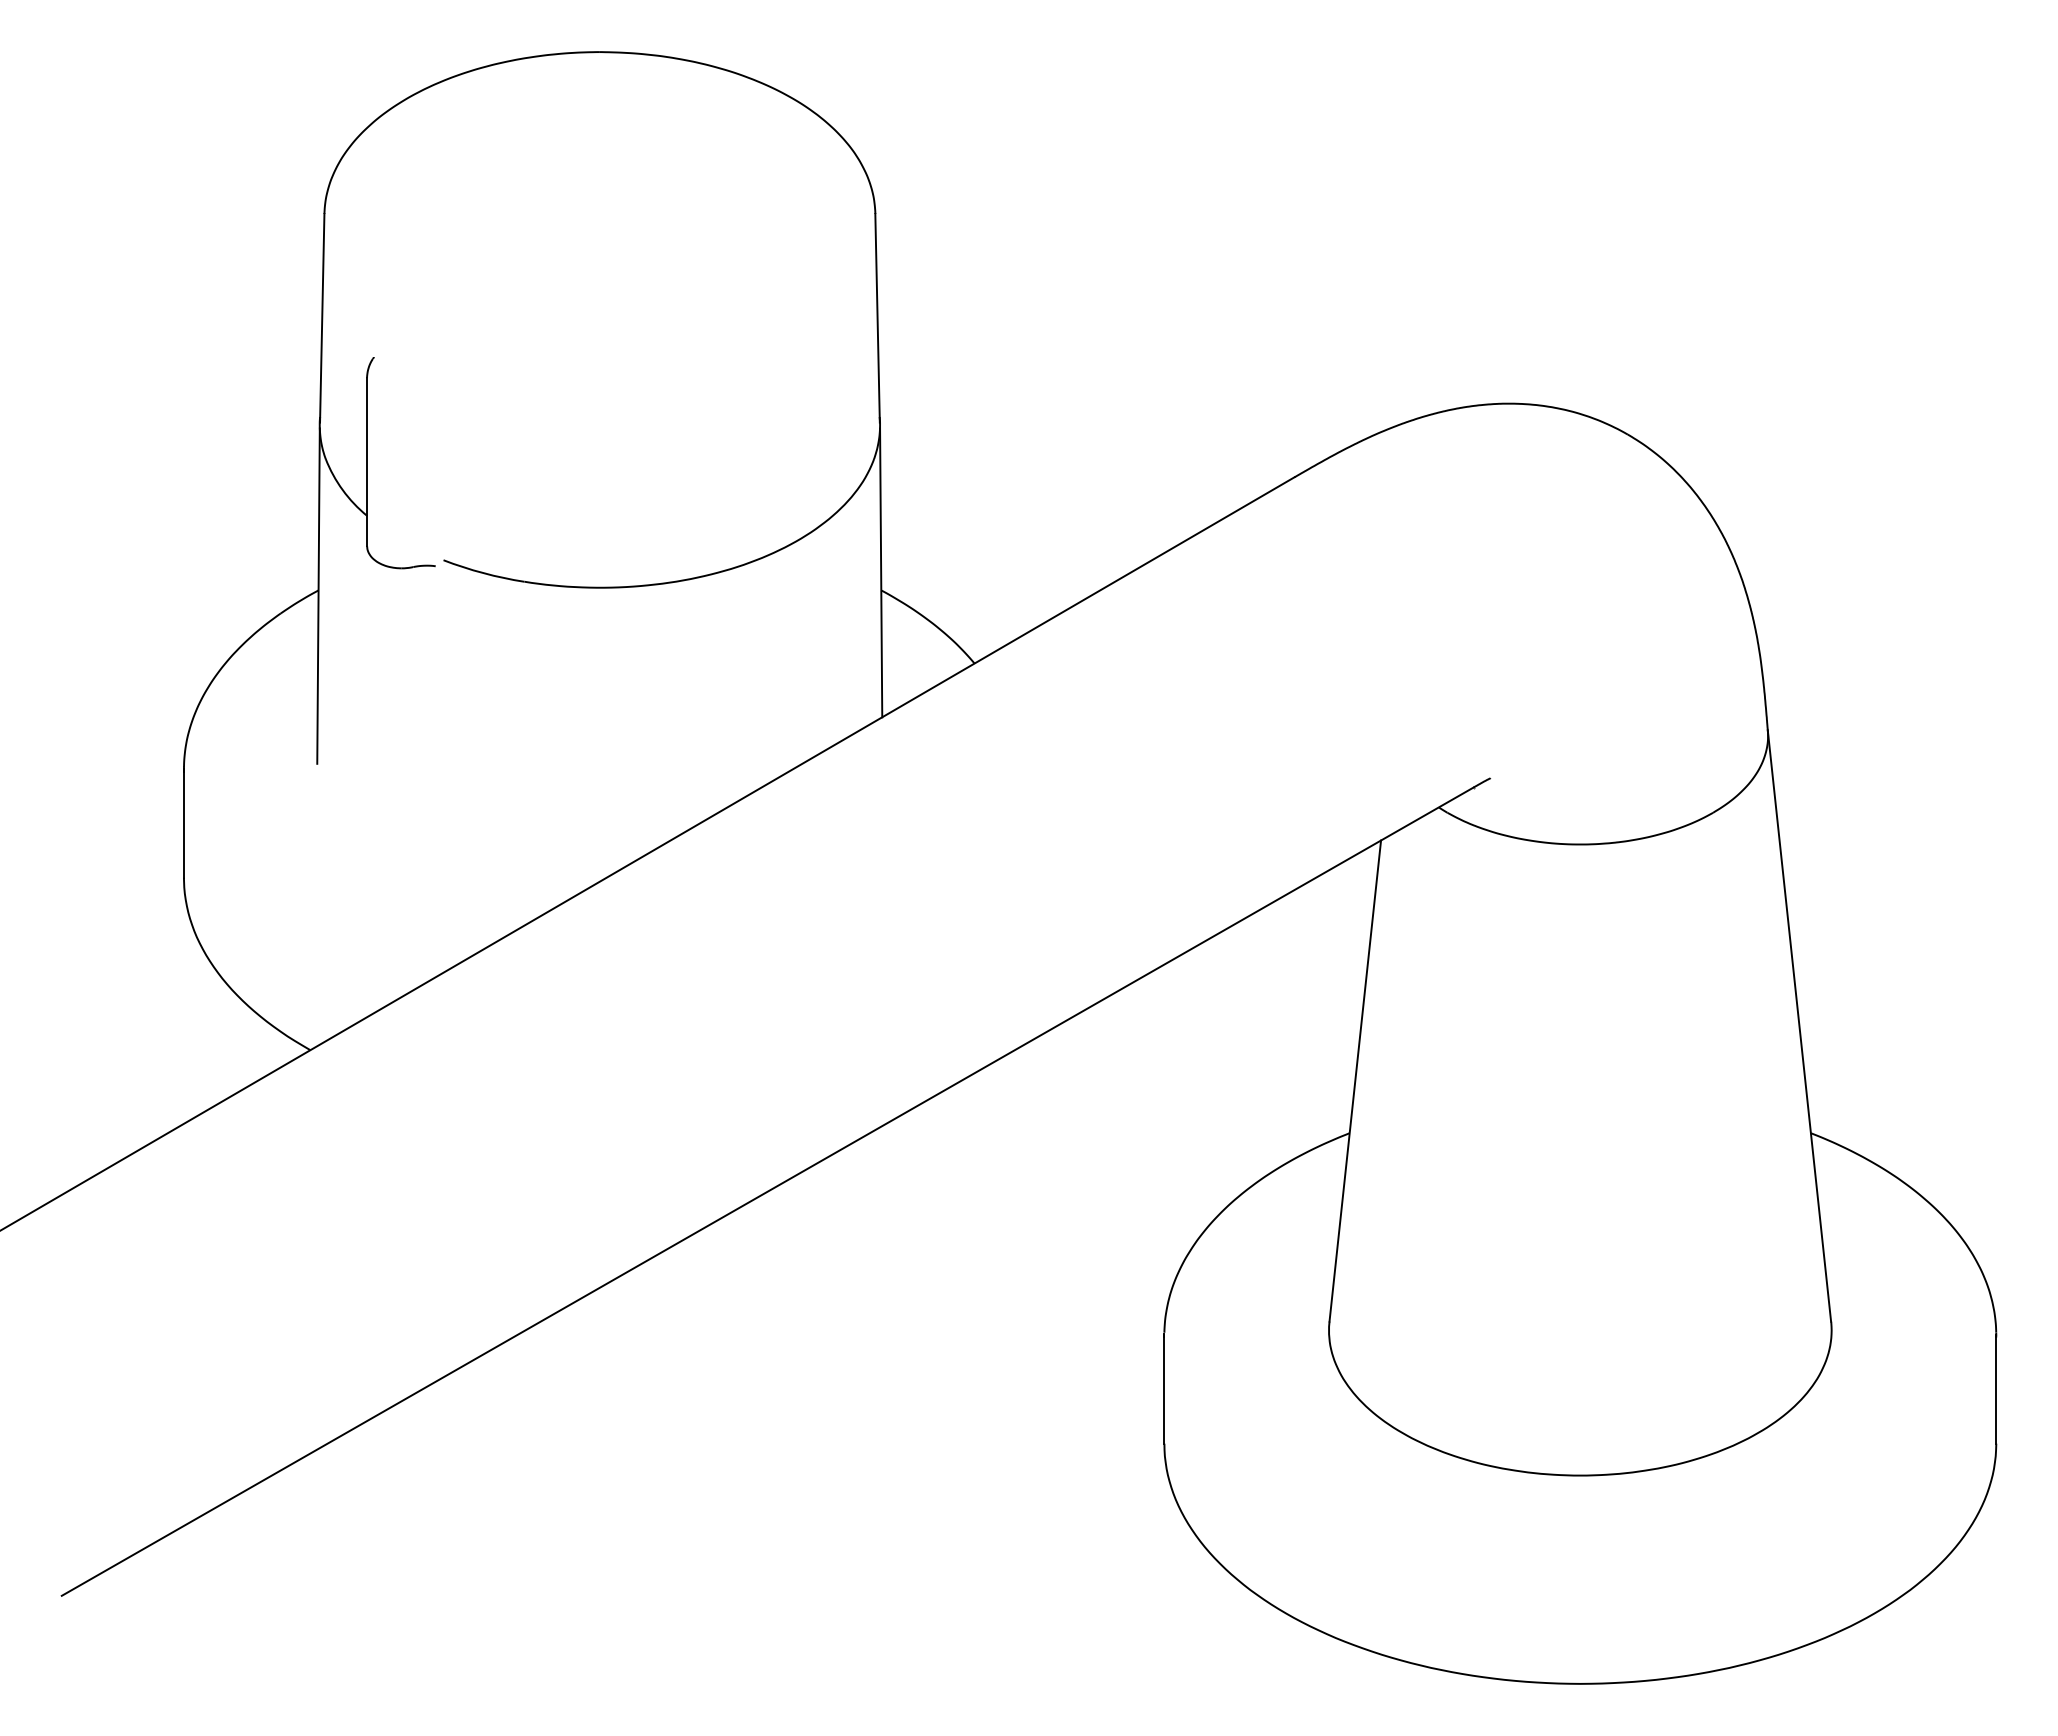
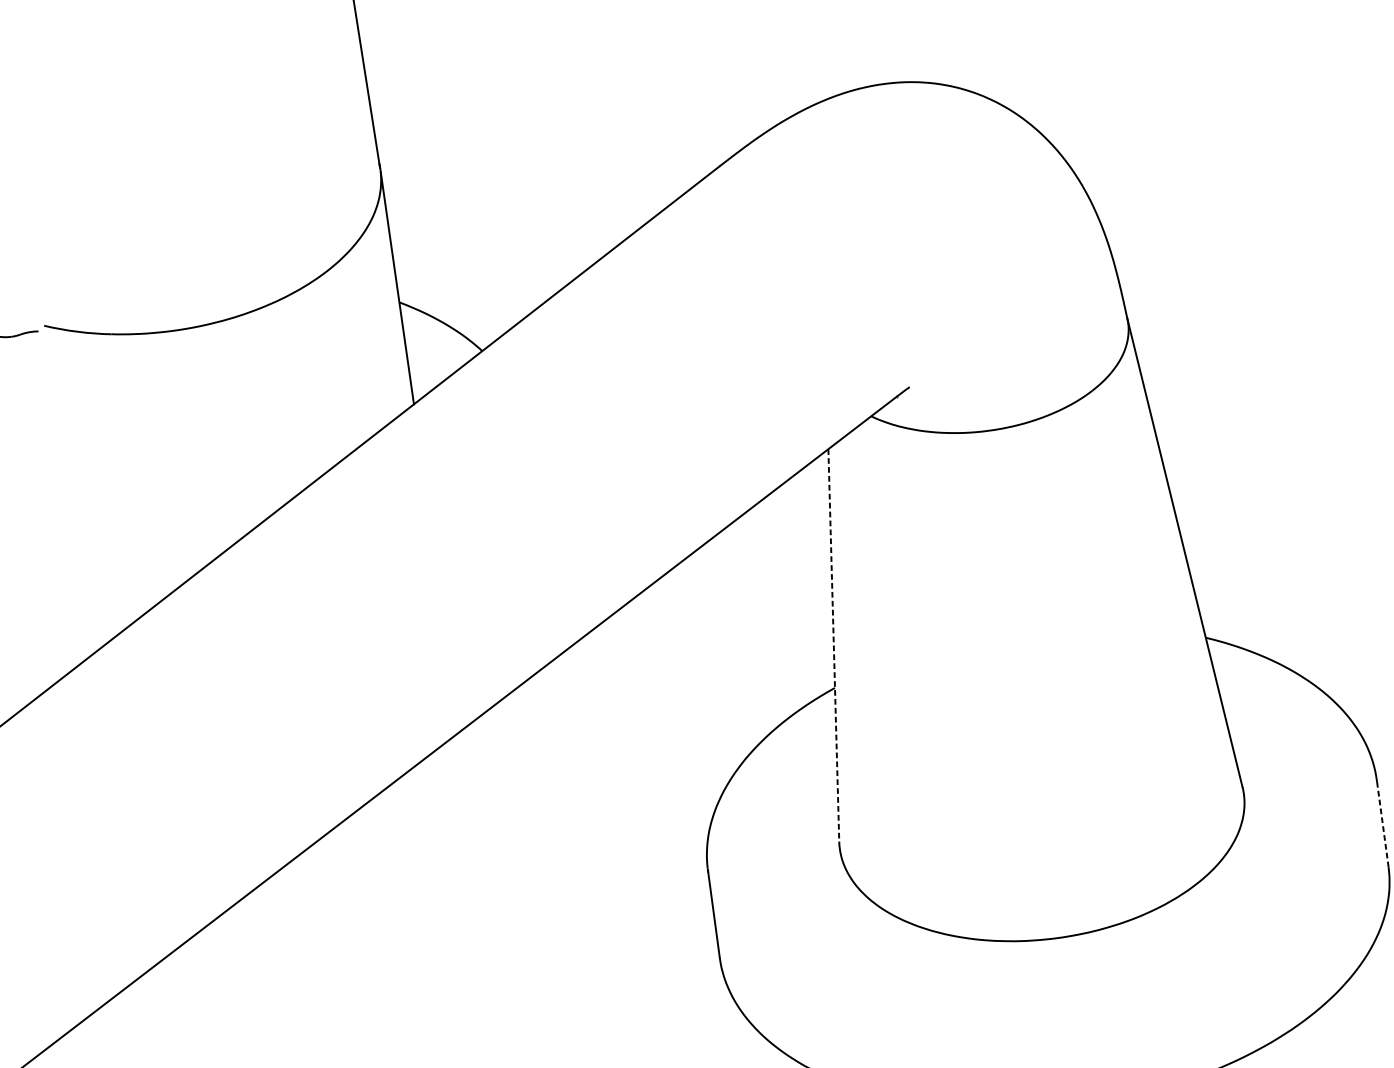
line: (1355, 1081) -> (834, 645), solid -> dashed
line: (1996, 1388) -> (1382, 822), solid -> dashed

